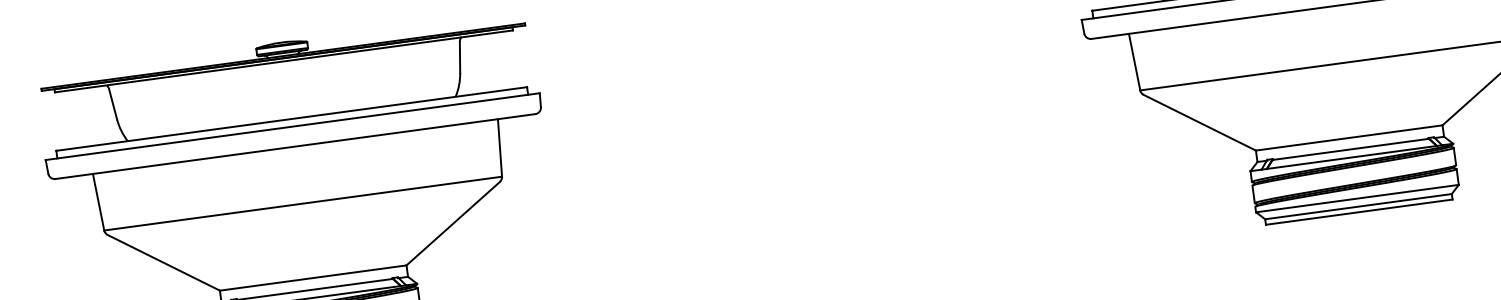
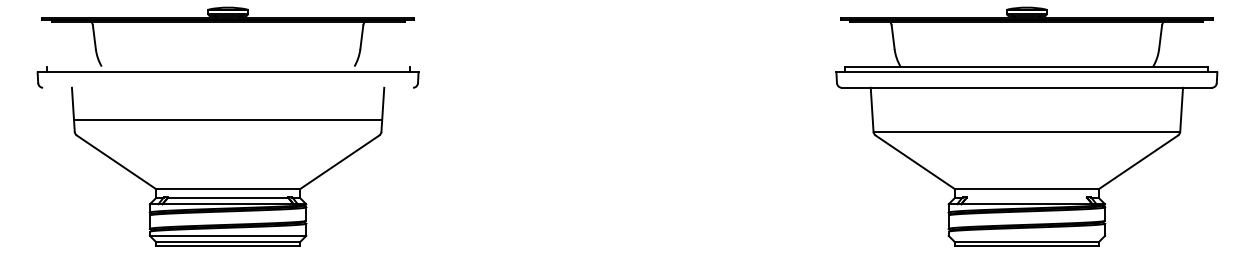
line: (290, 119) -> (227, 66), removed
line: (295, 146) -> (228, 87), removed
line: (1350, 150) -> (1026, 198), removed
line: (1356, 198) -> (1026, 235), removed
line: (302, 203) -> (227, 119), moved

